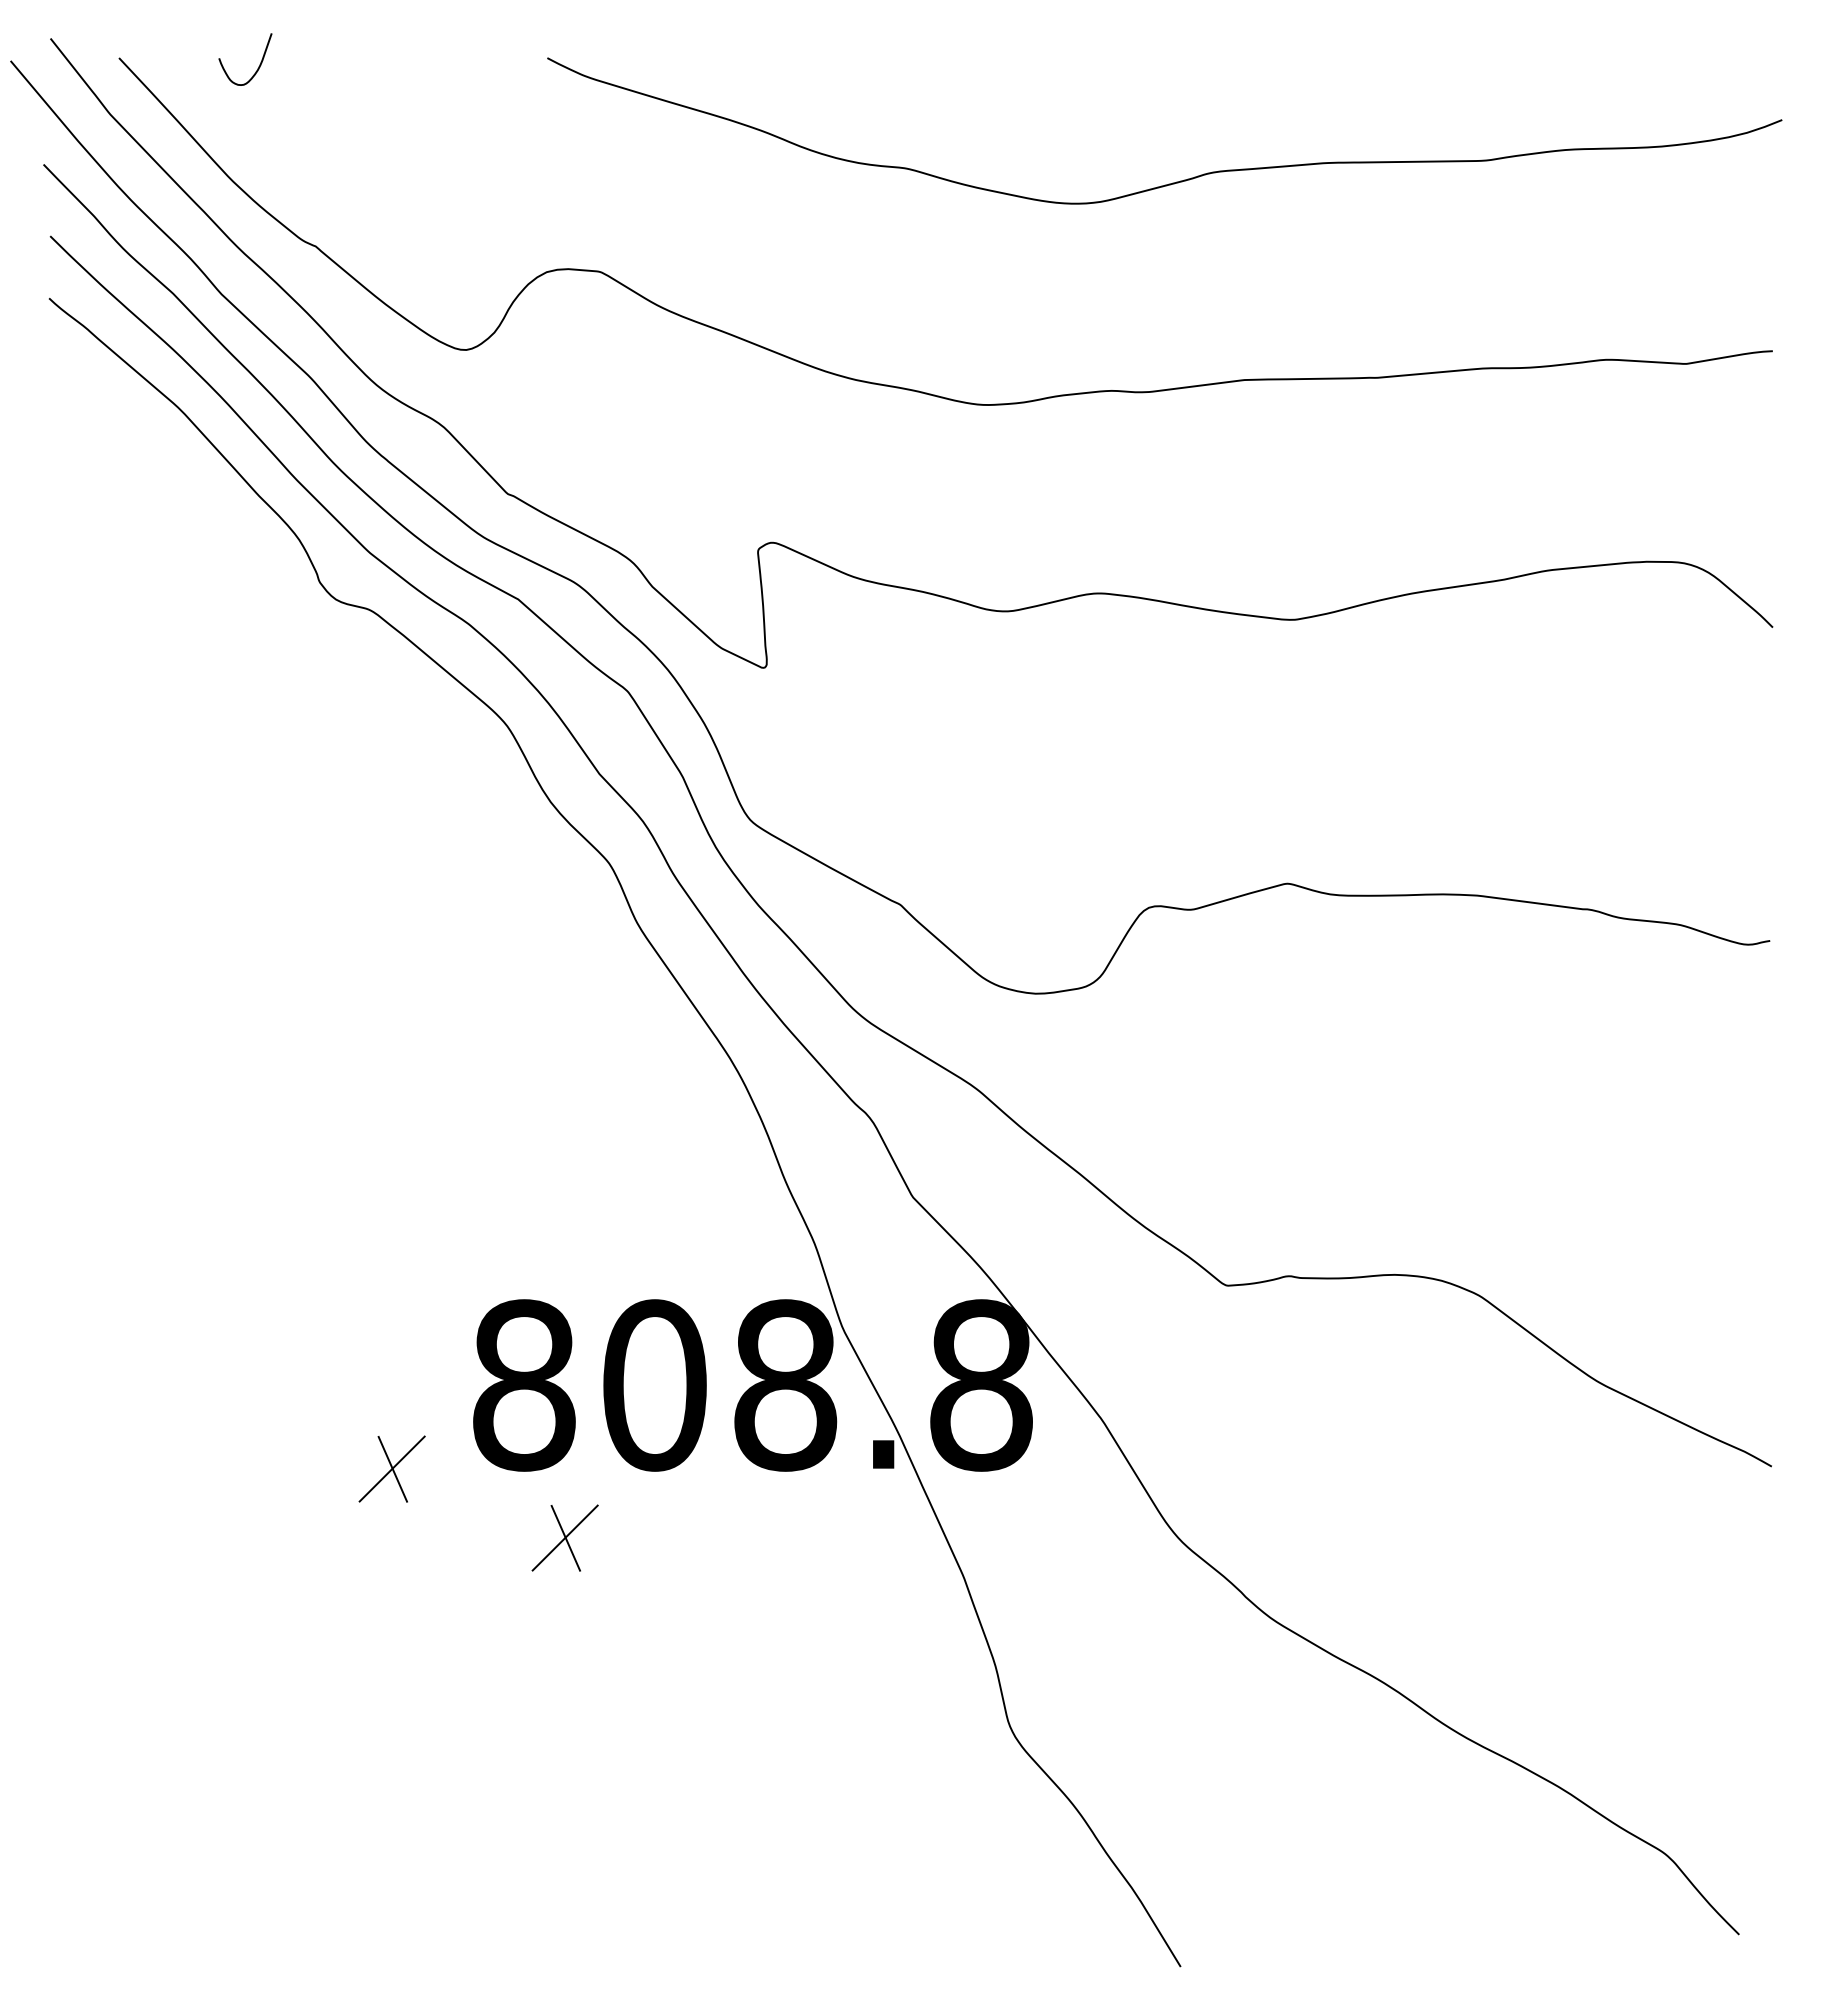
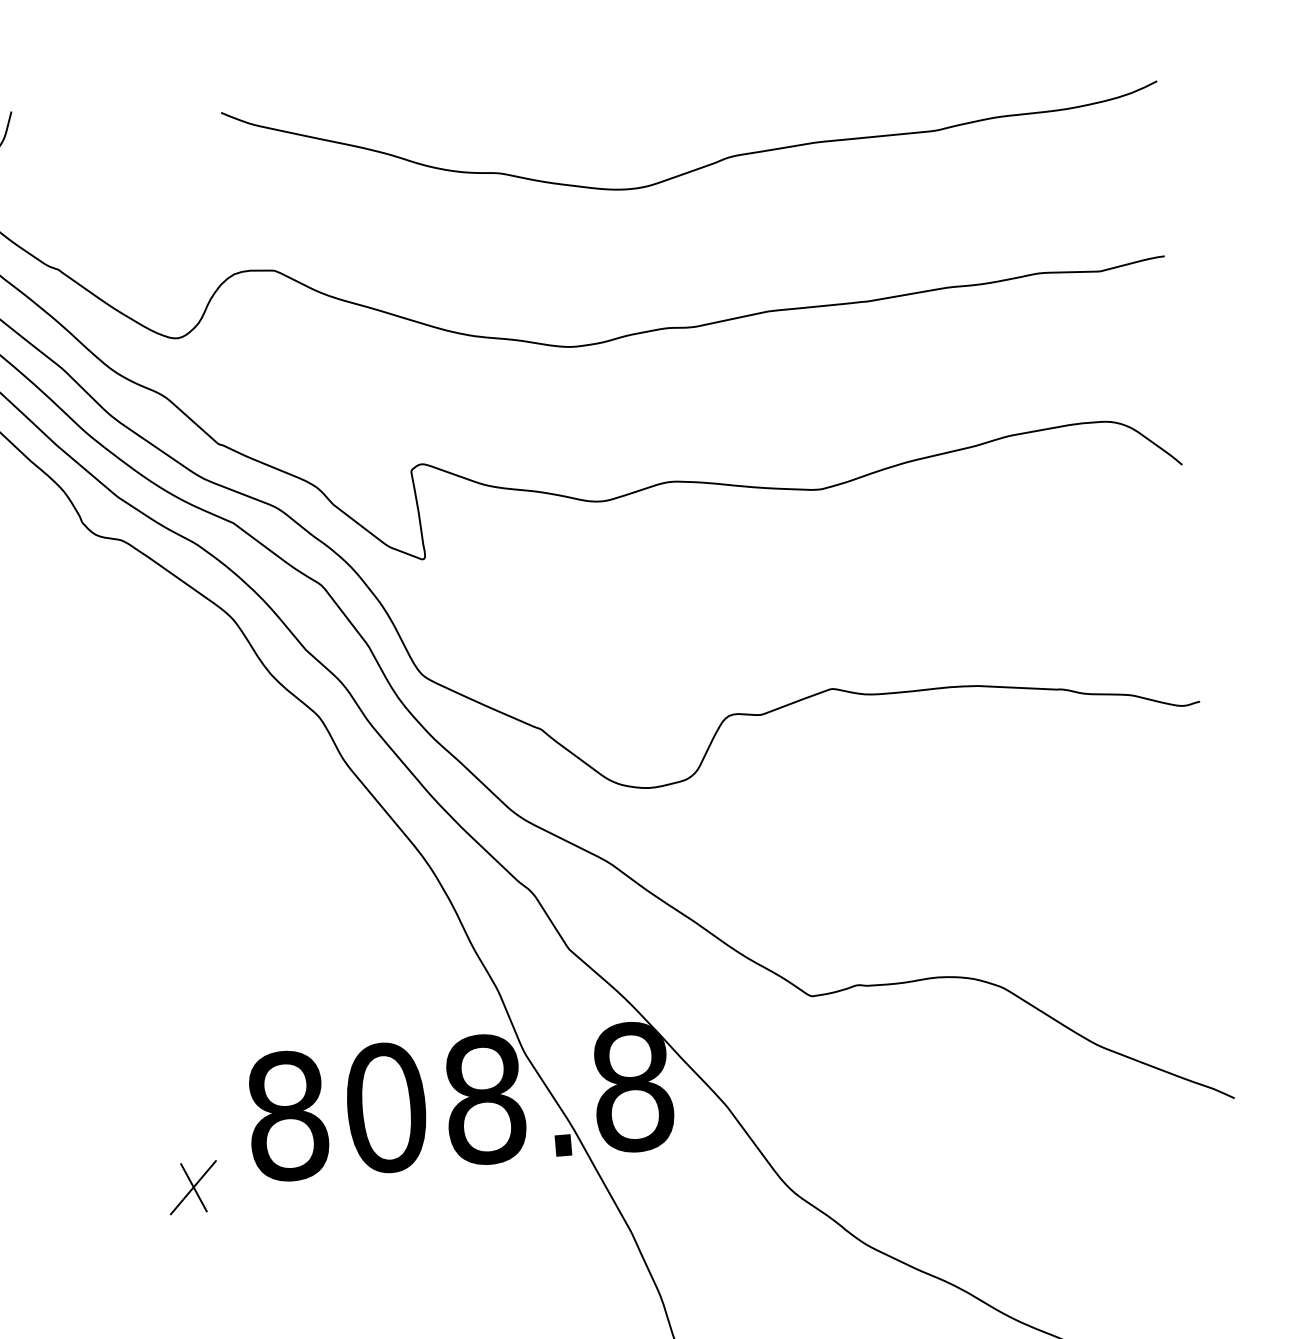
part: (564, 1537) -> (327, 1228), removed

